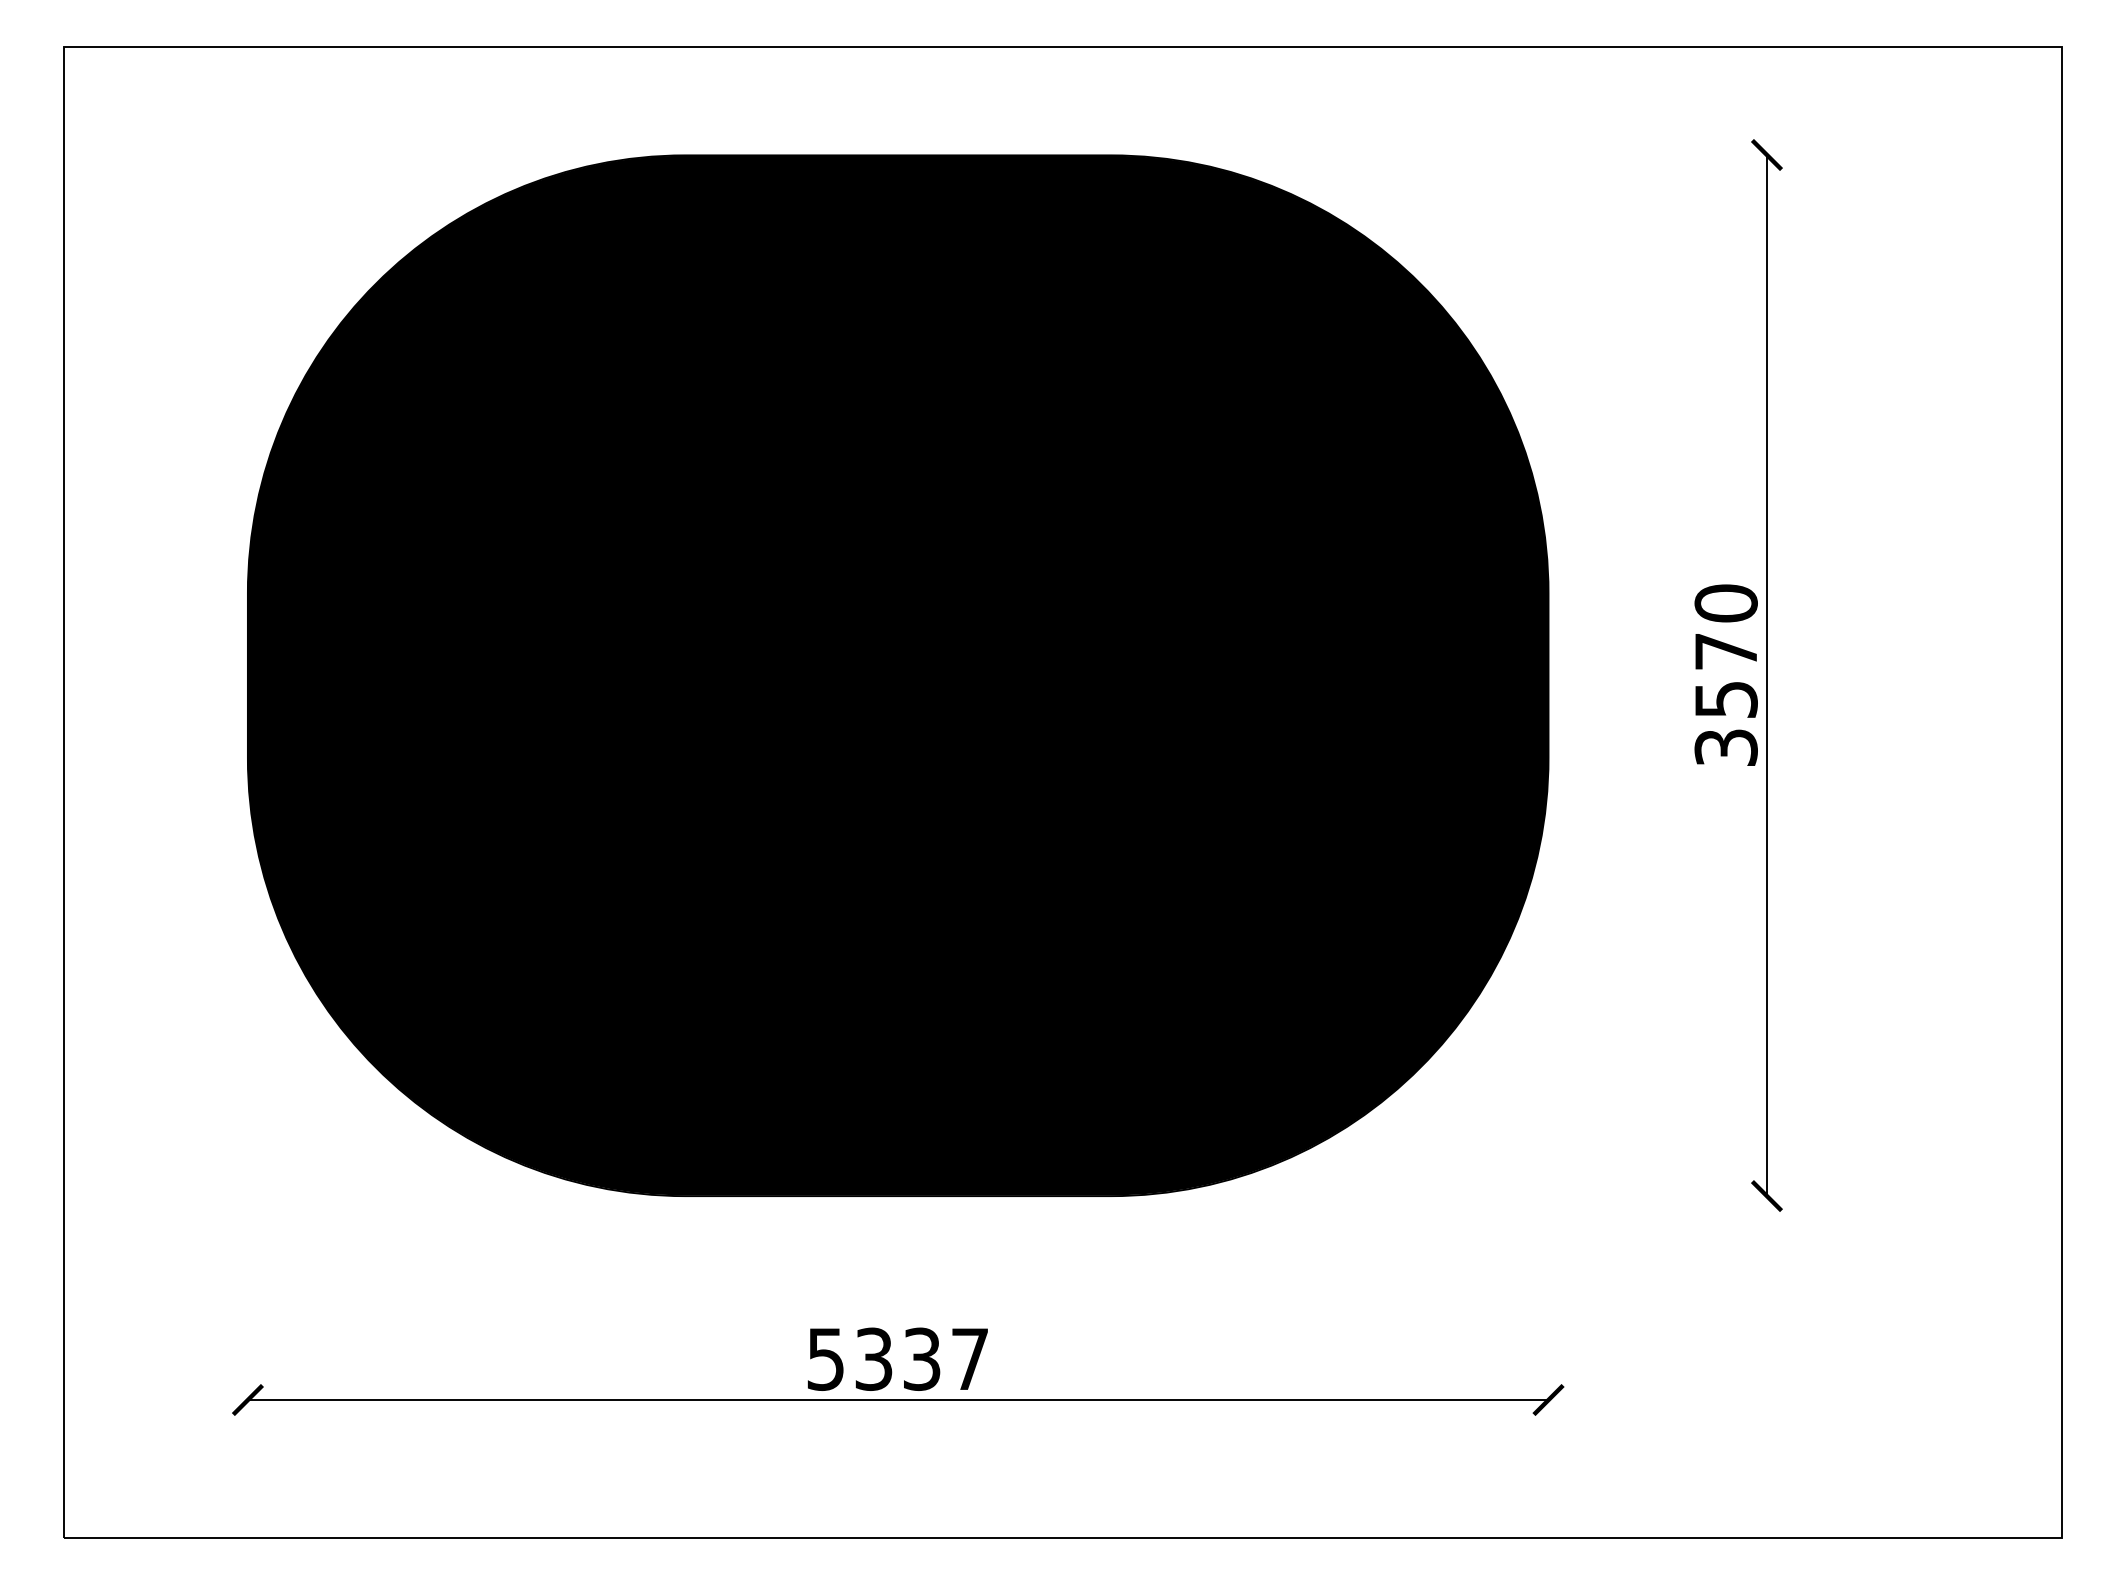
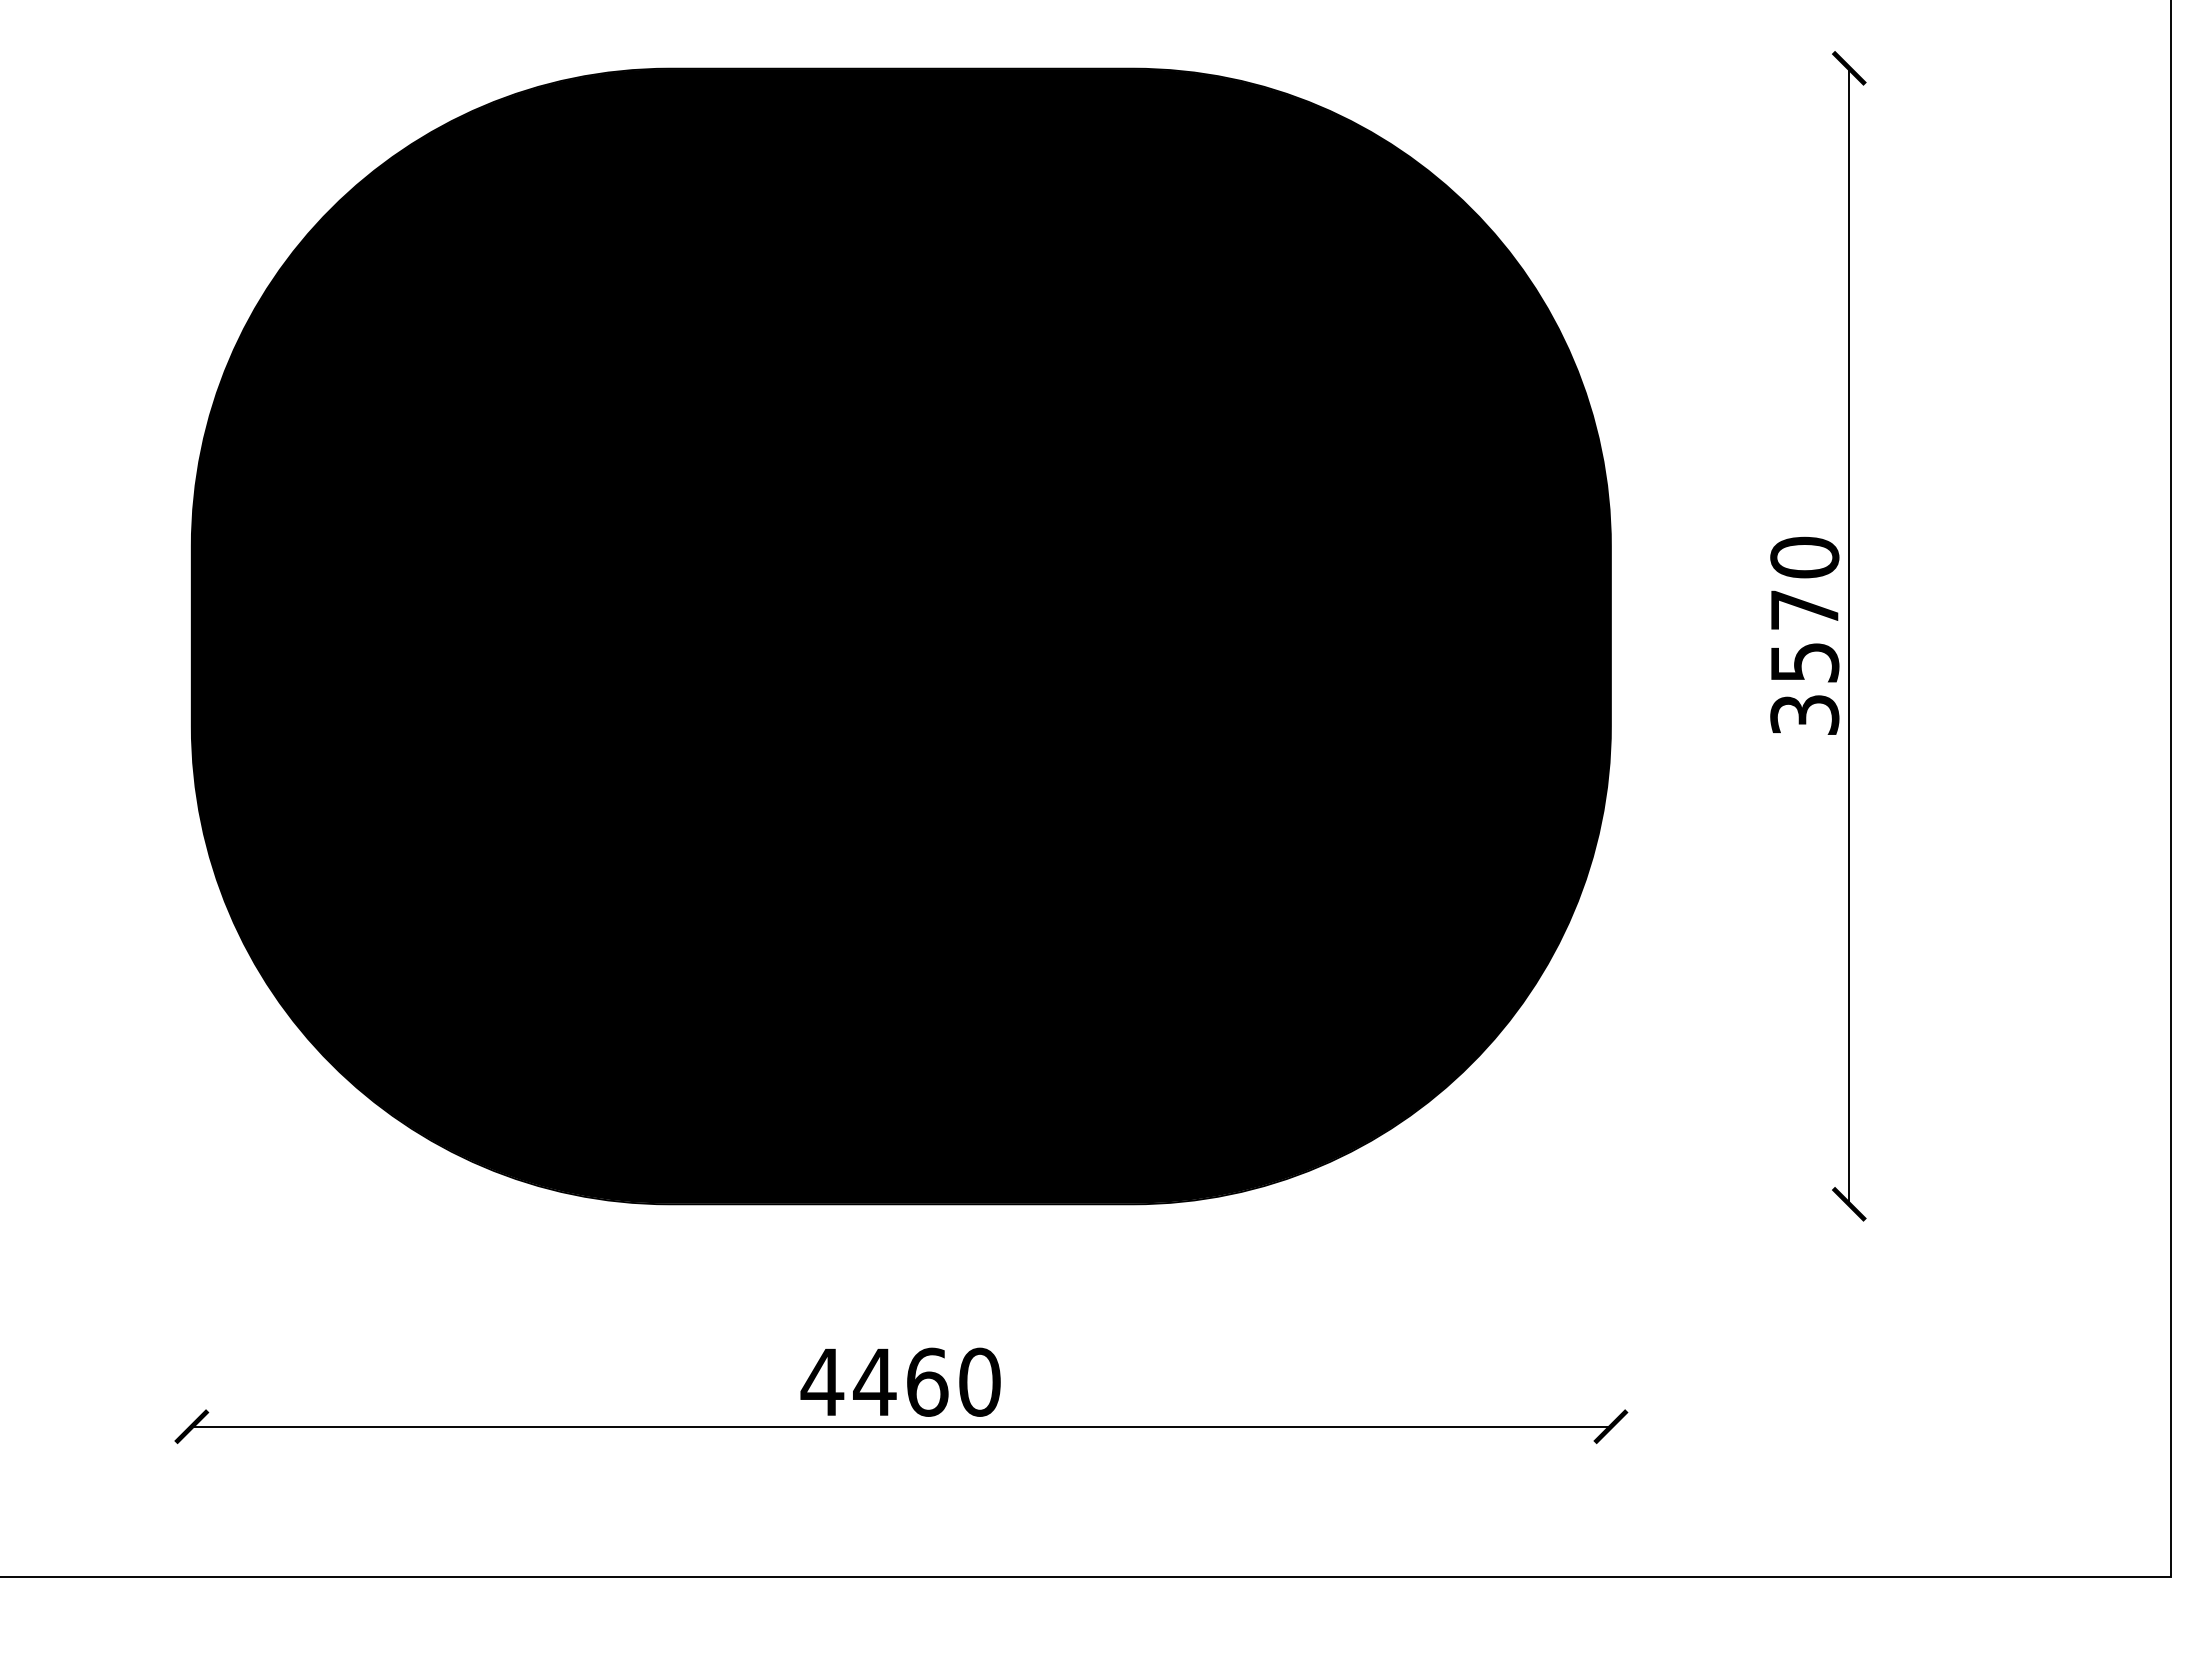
text: (897, 1358) -> (900, 1381), 5337 -> 4460

